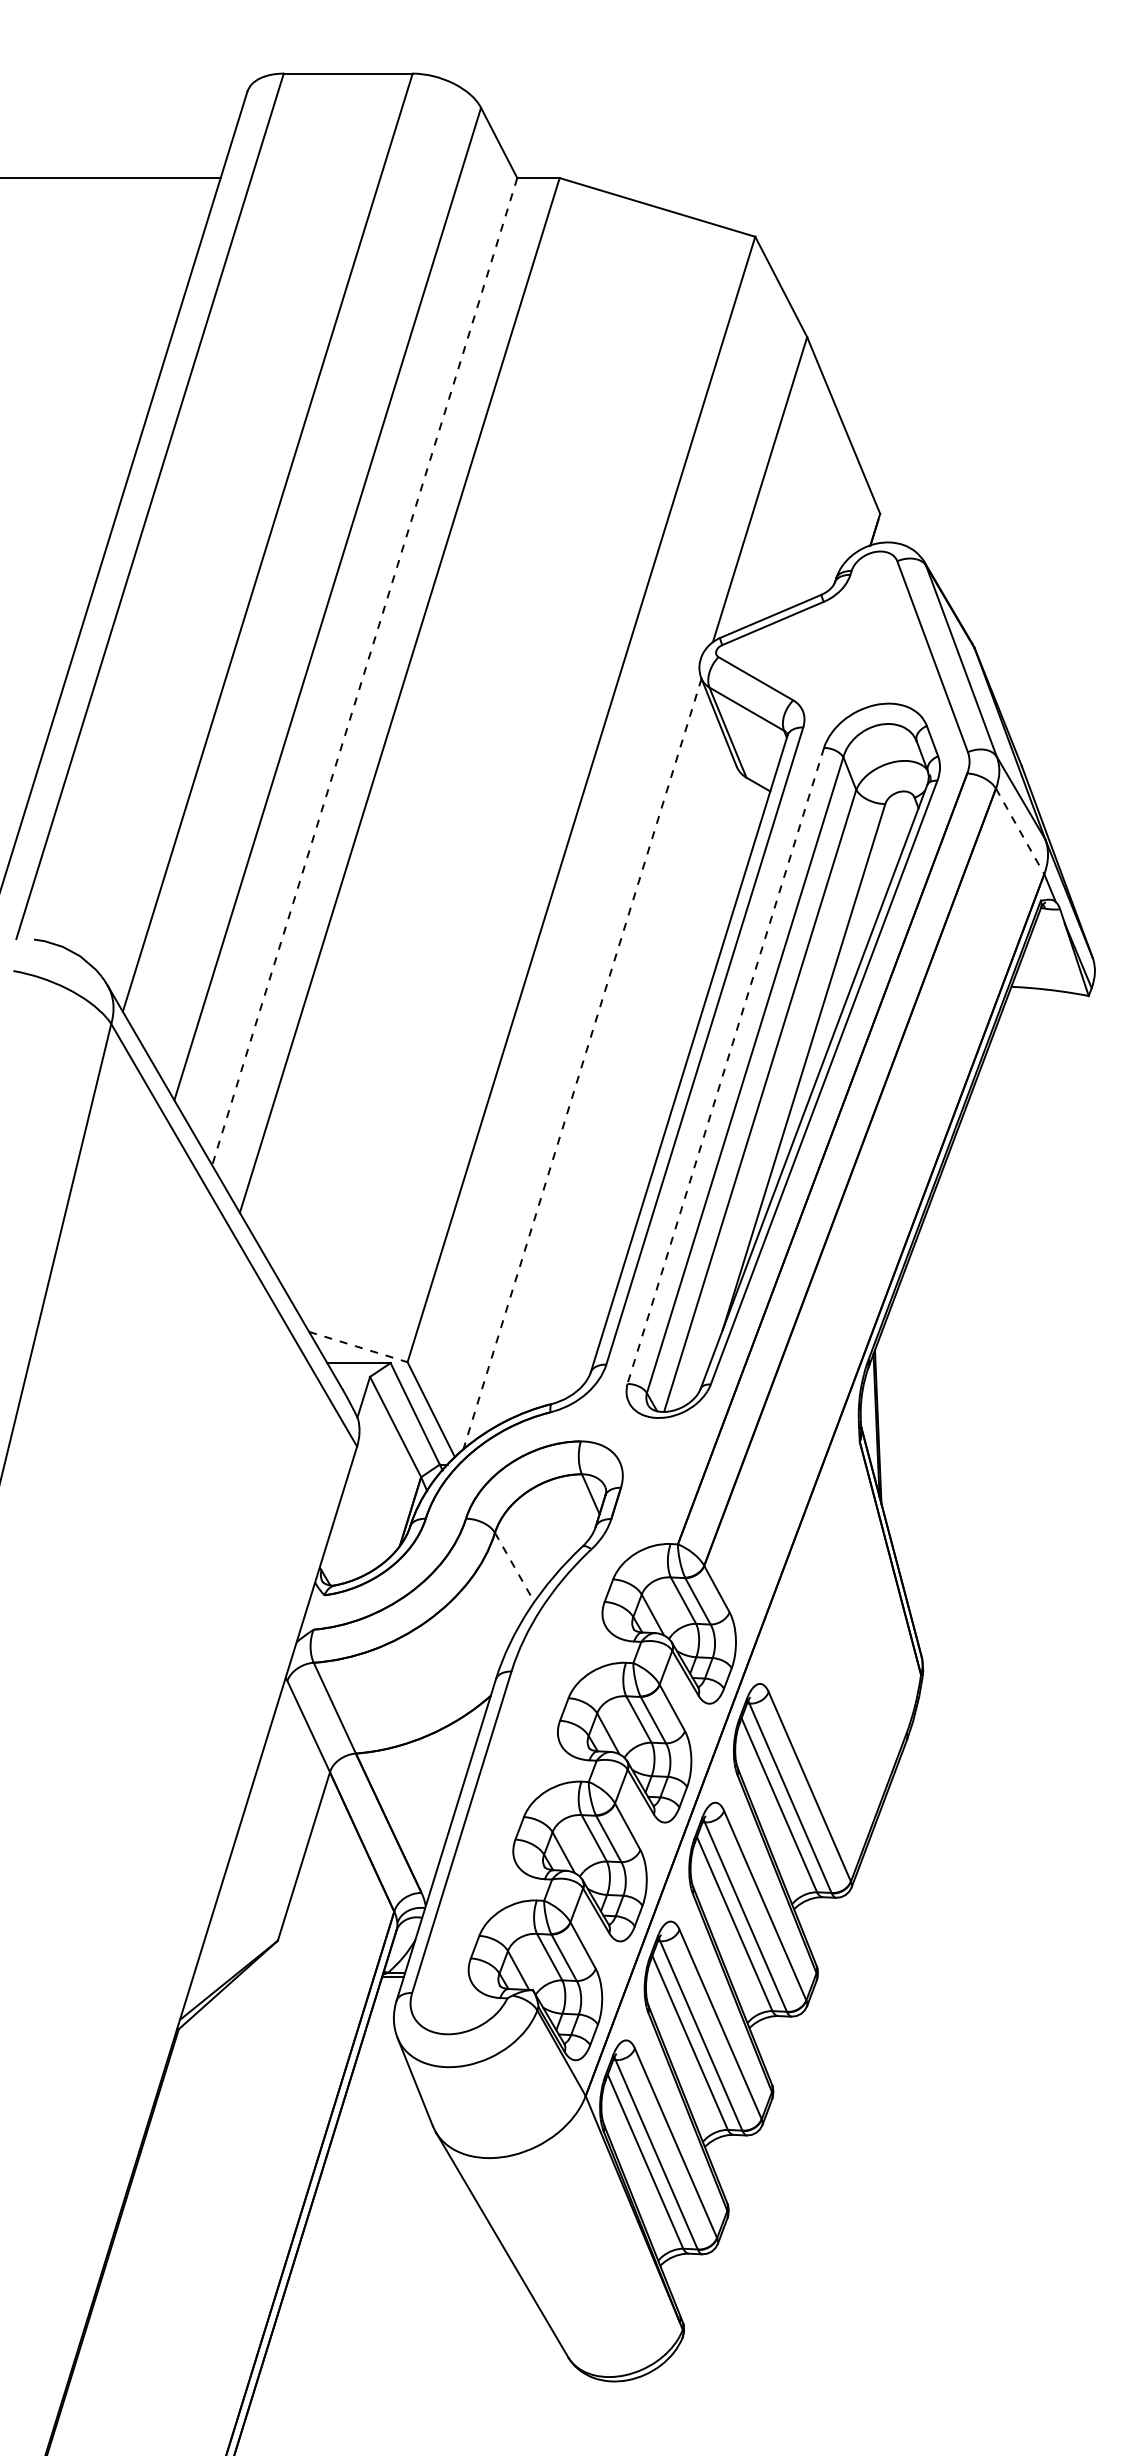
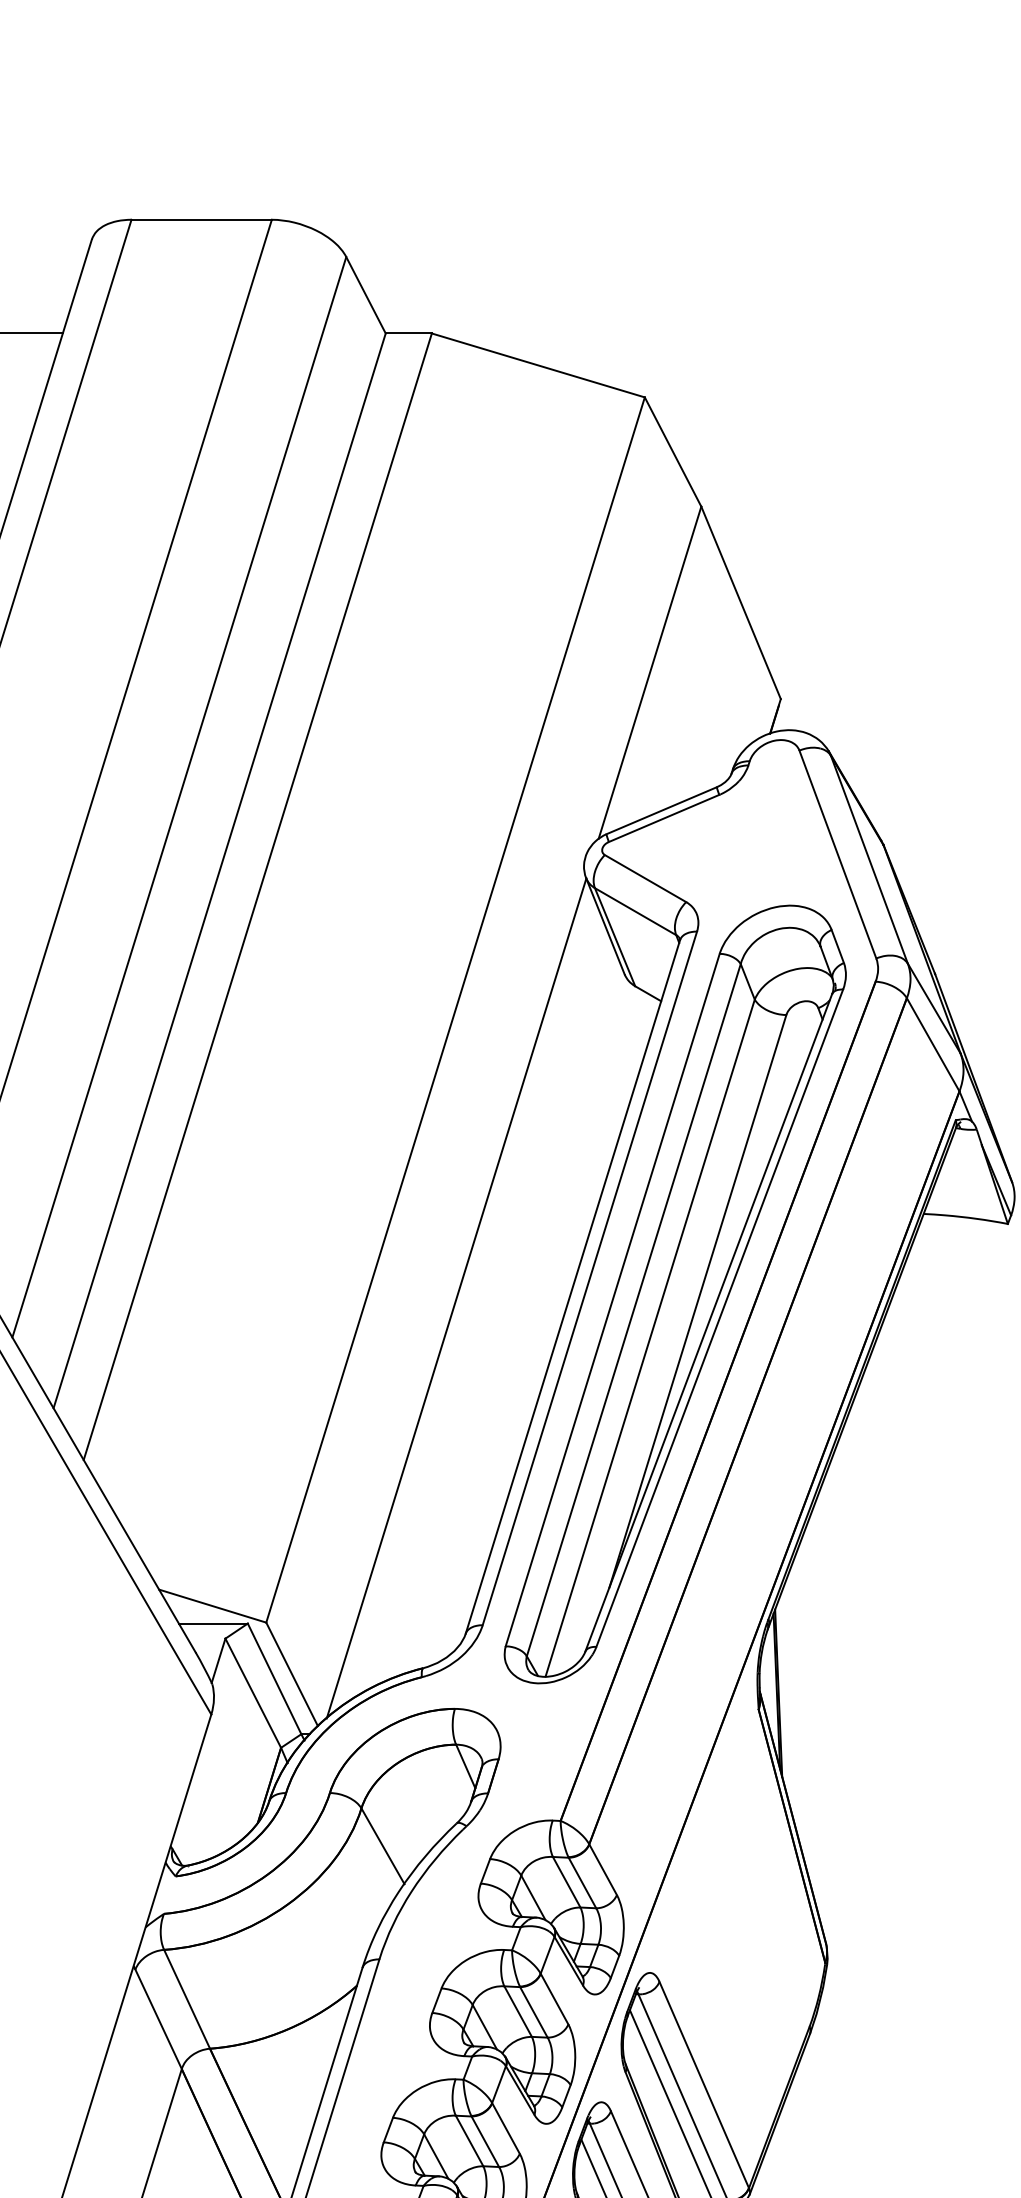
line: (364, 671) -> (219, 870), dashed -> solid
line: (1020, 831) -> (933, 1044), dashed -> solid
line: (582, 1064) -> (456, 1298), dashed -> solid
line: (725, 1065) -> (612, 1299), dashed -> solid
line: (358, 1347) -> (212, 1606), dashed -> solid
line: (515, 1568) -> (383, 1847), dashed -> solid

